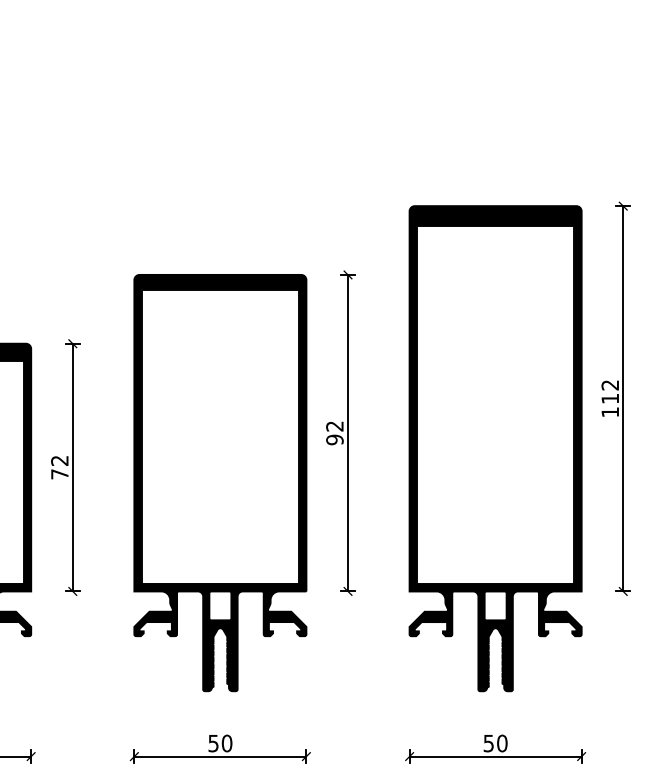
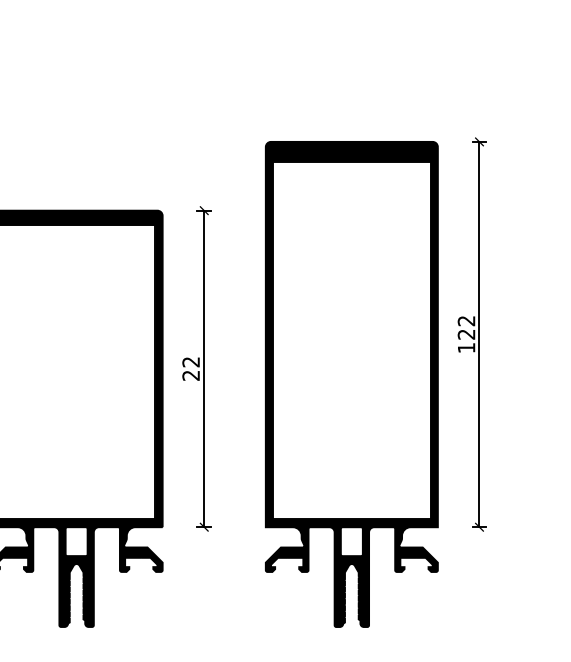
text: (609, 398) -> (465, 334), 112 -> 122
text: (334, 439) -> (190, 375), 92 -> 22

